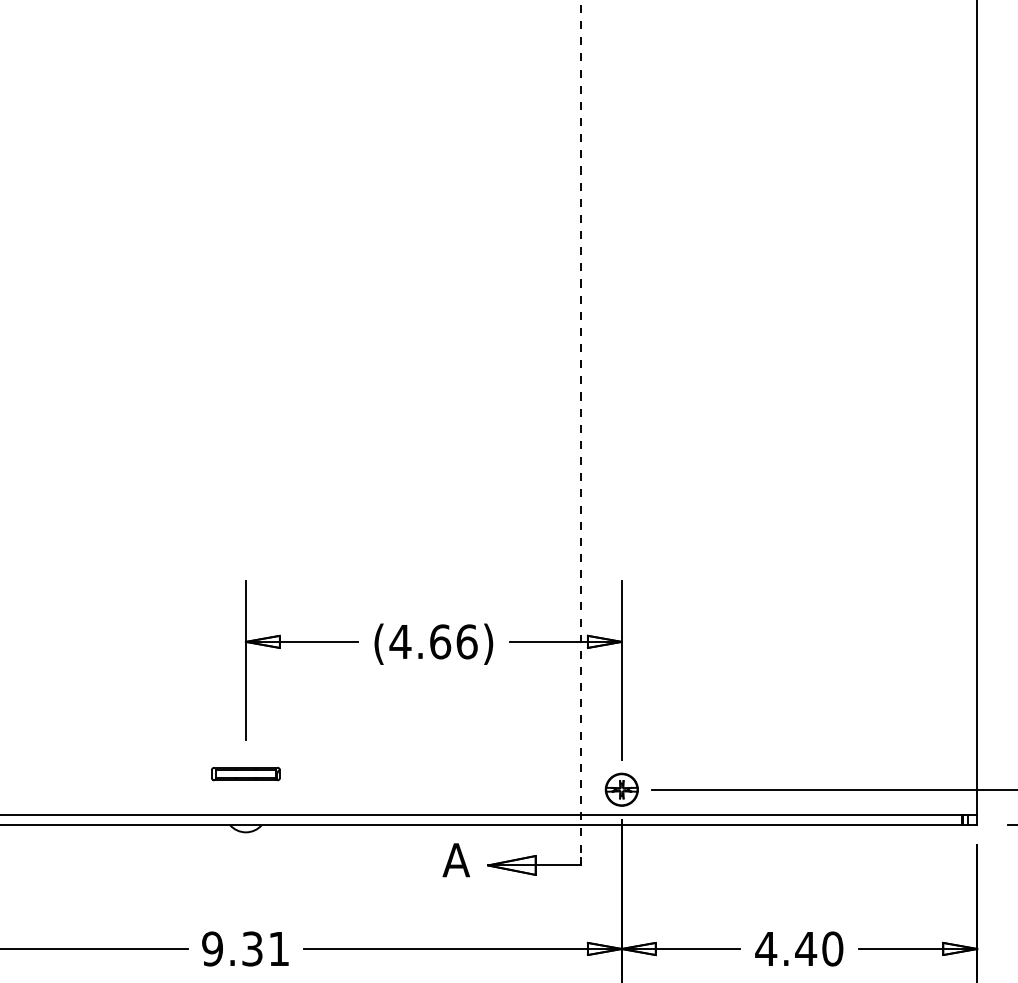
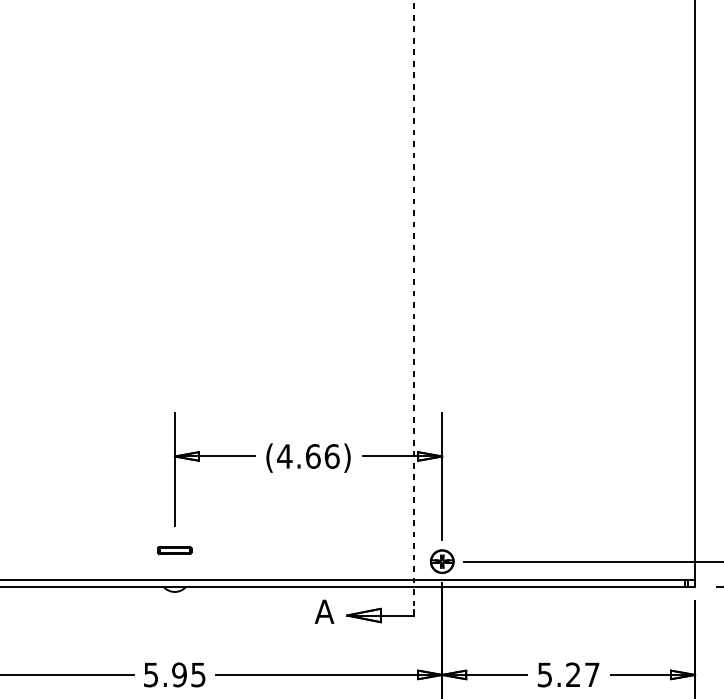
part: (245, 774) -> (174, 550), size x0.7
text: (245, 948) -> (174, 674), 9.31 -> 5.95
text: (799, 948) -> (568, 674), 4.40 -> 5.27

